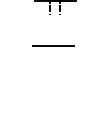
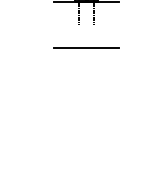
line: (53, 45) -> (87, 46), moved

